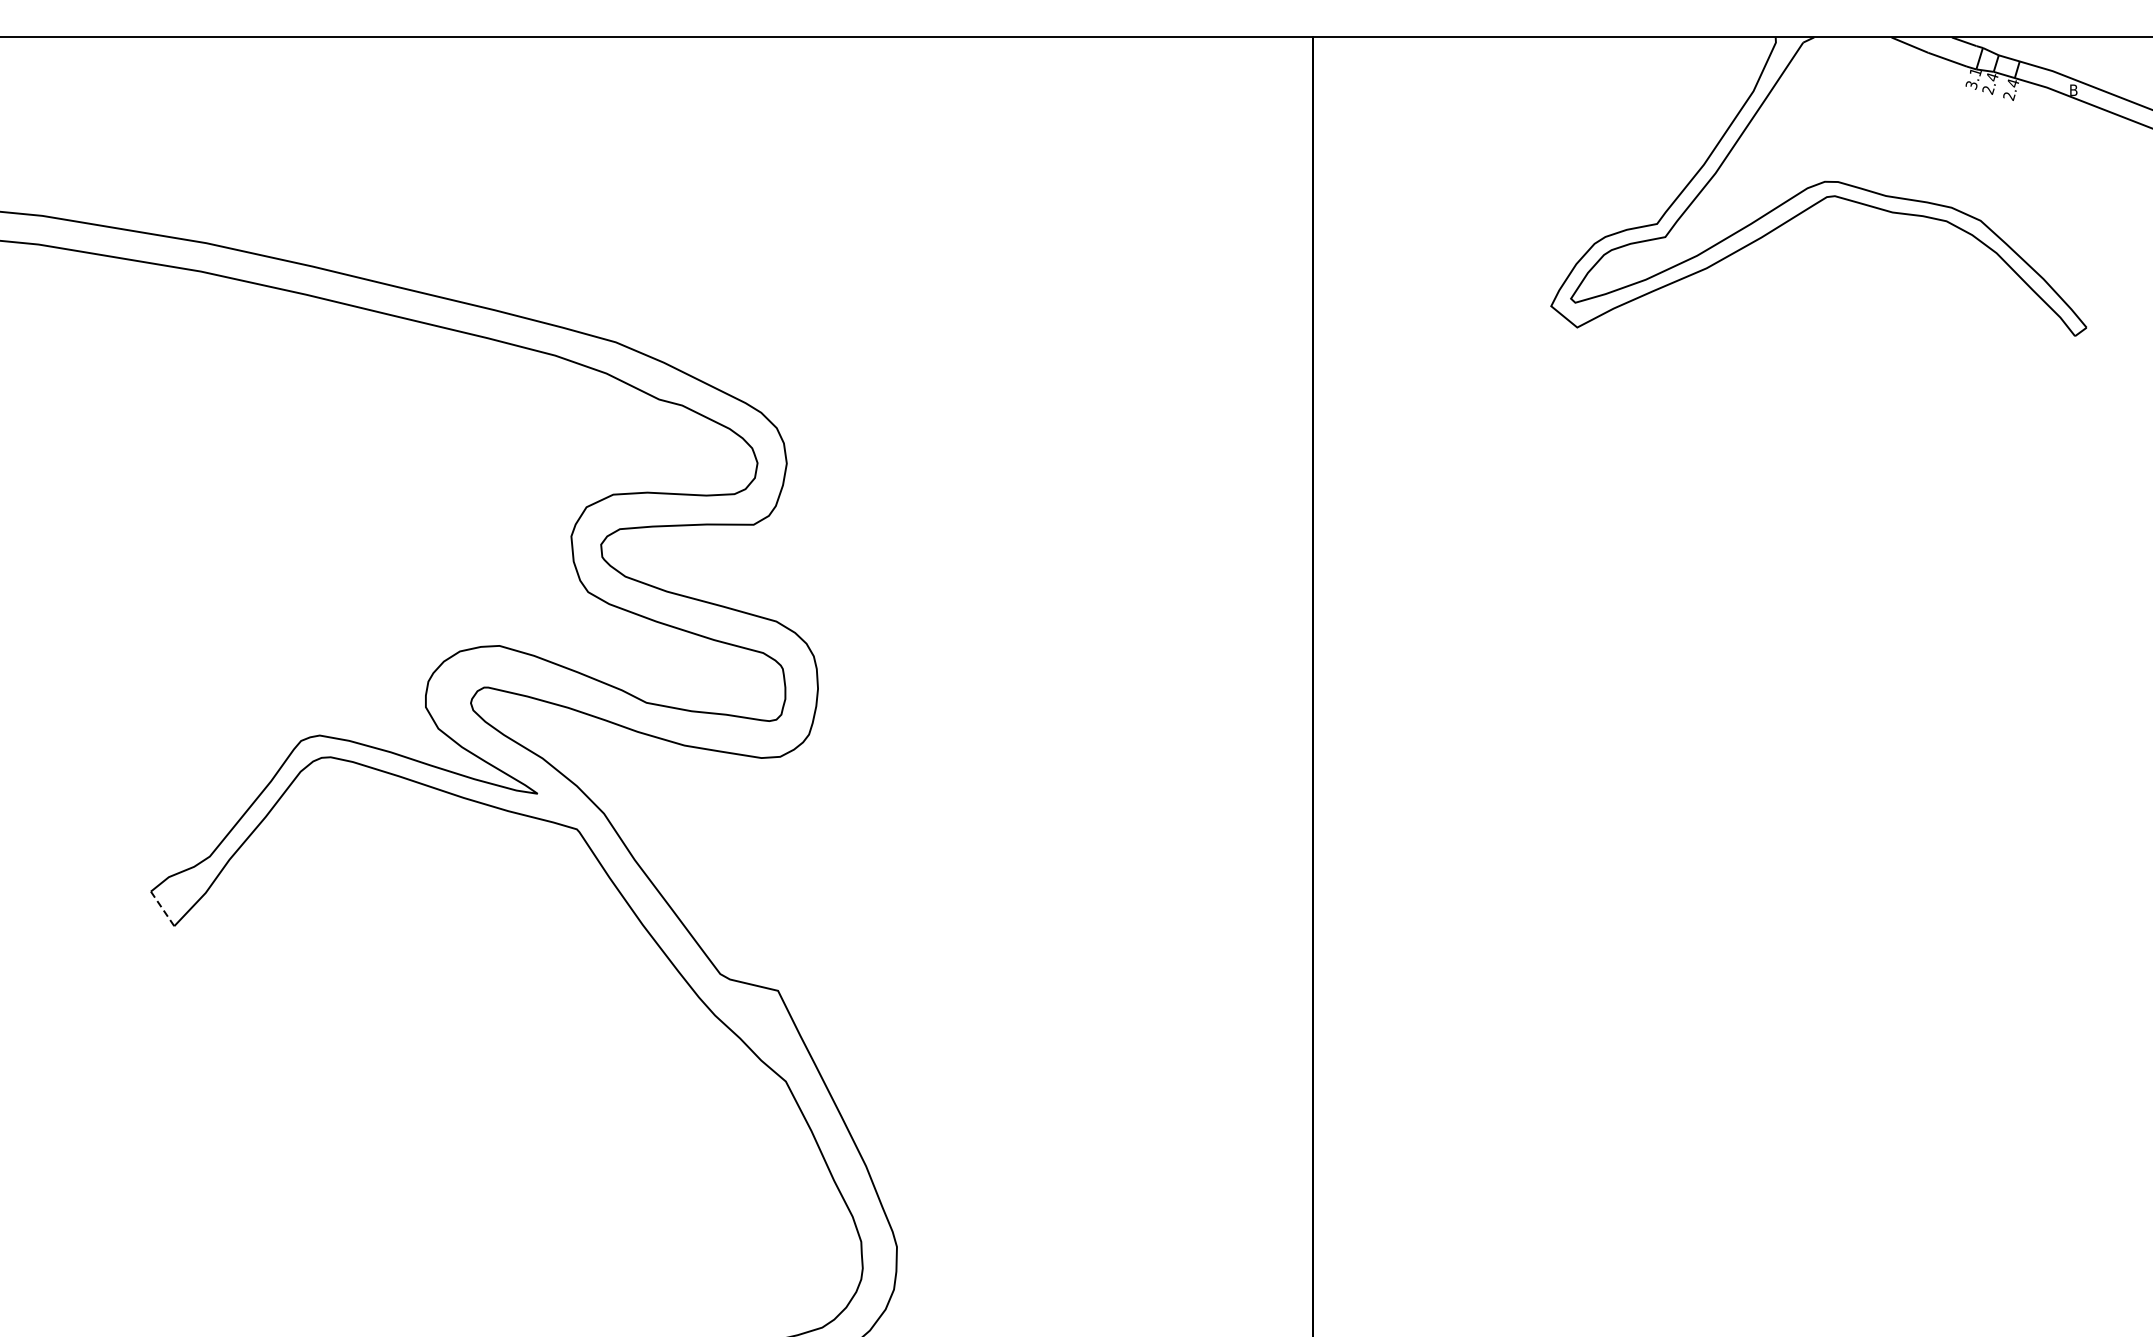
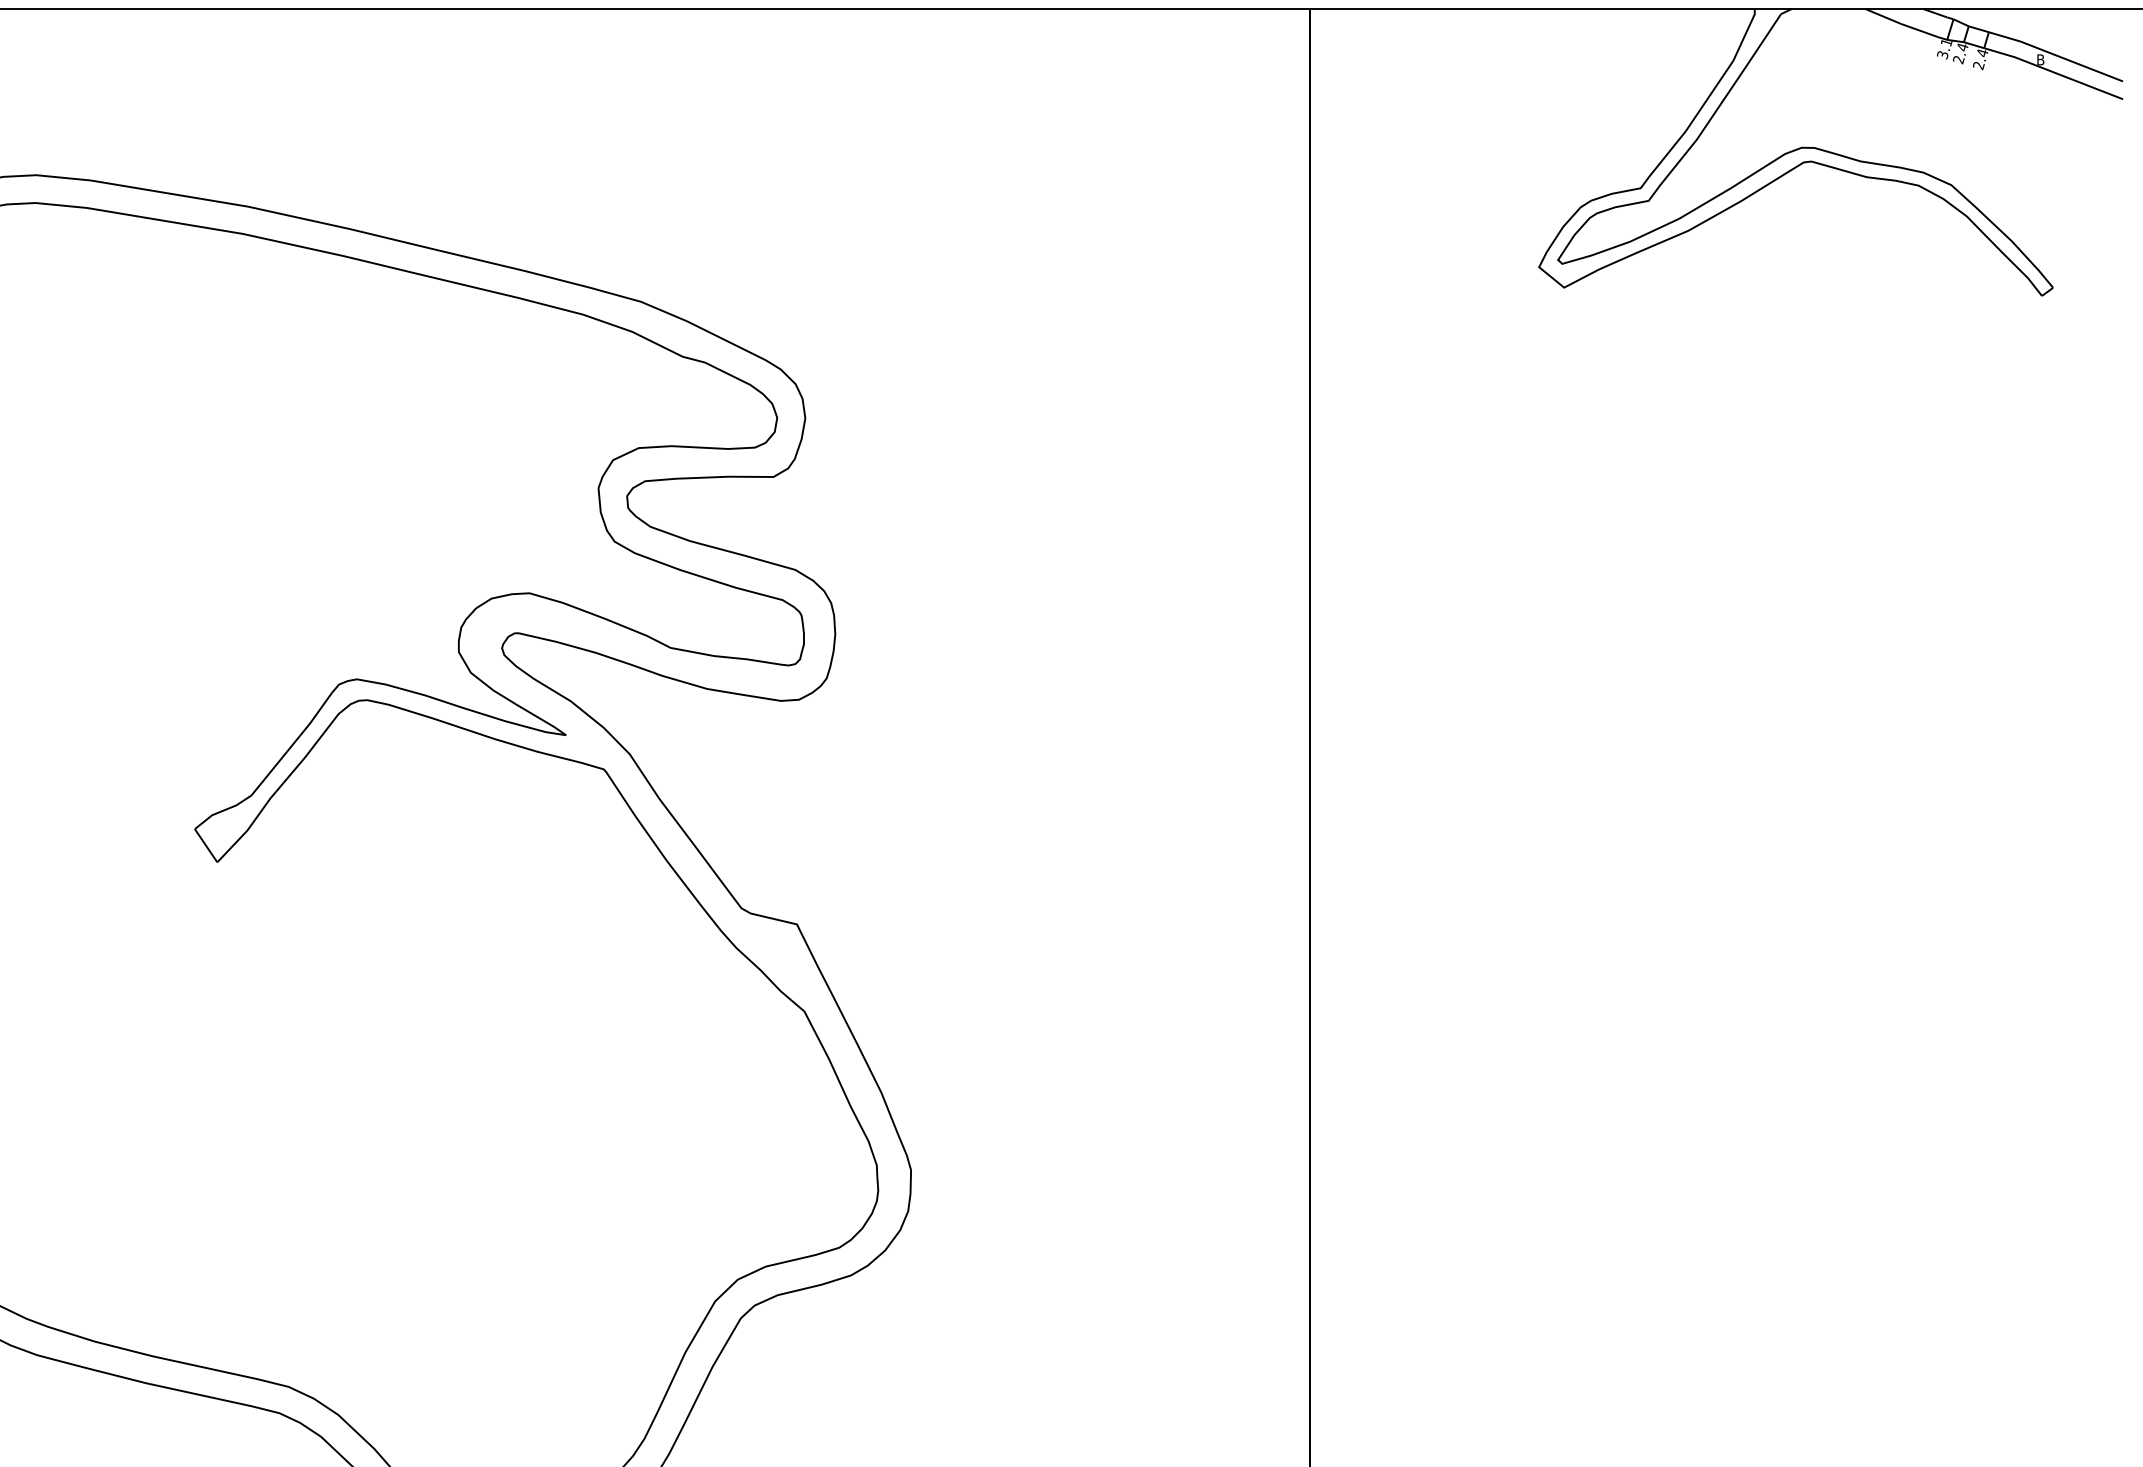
line: (163, 909) -> (206, 846), dashed -> solid

